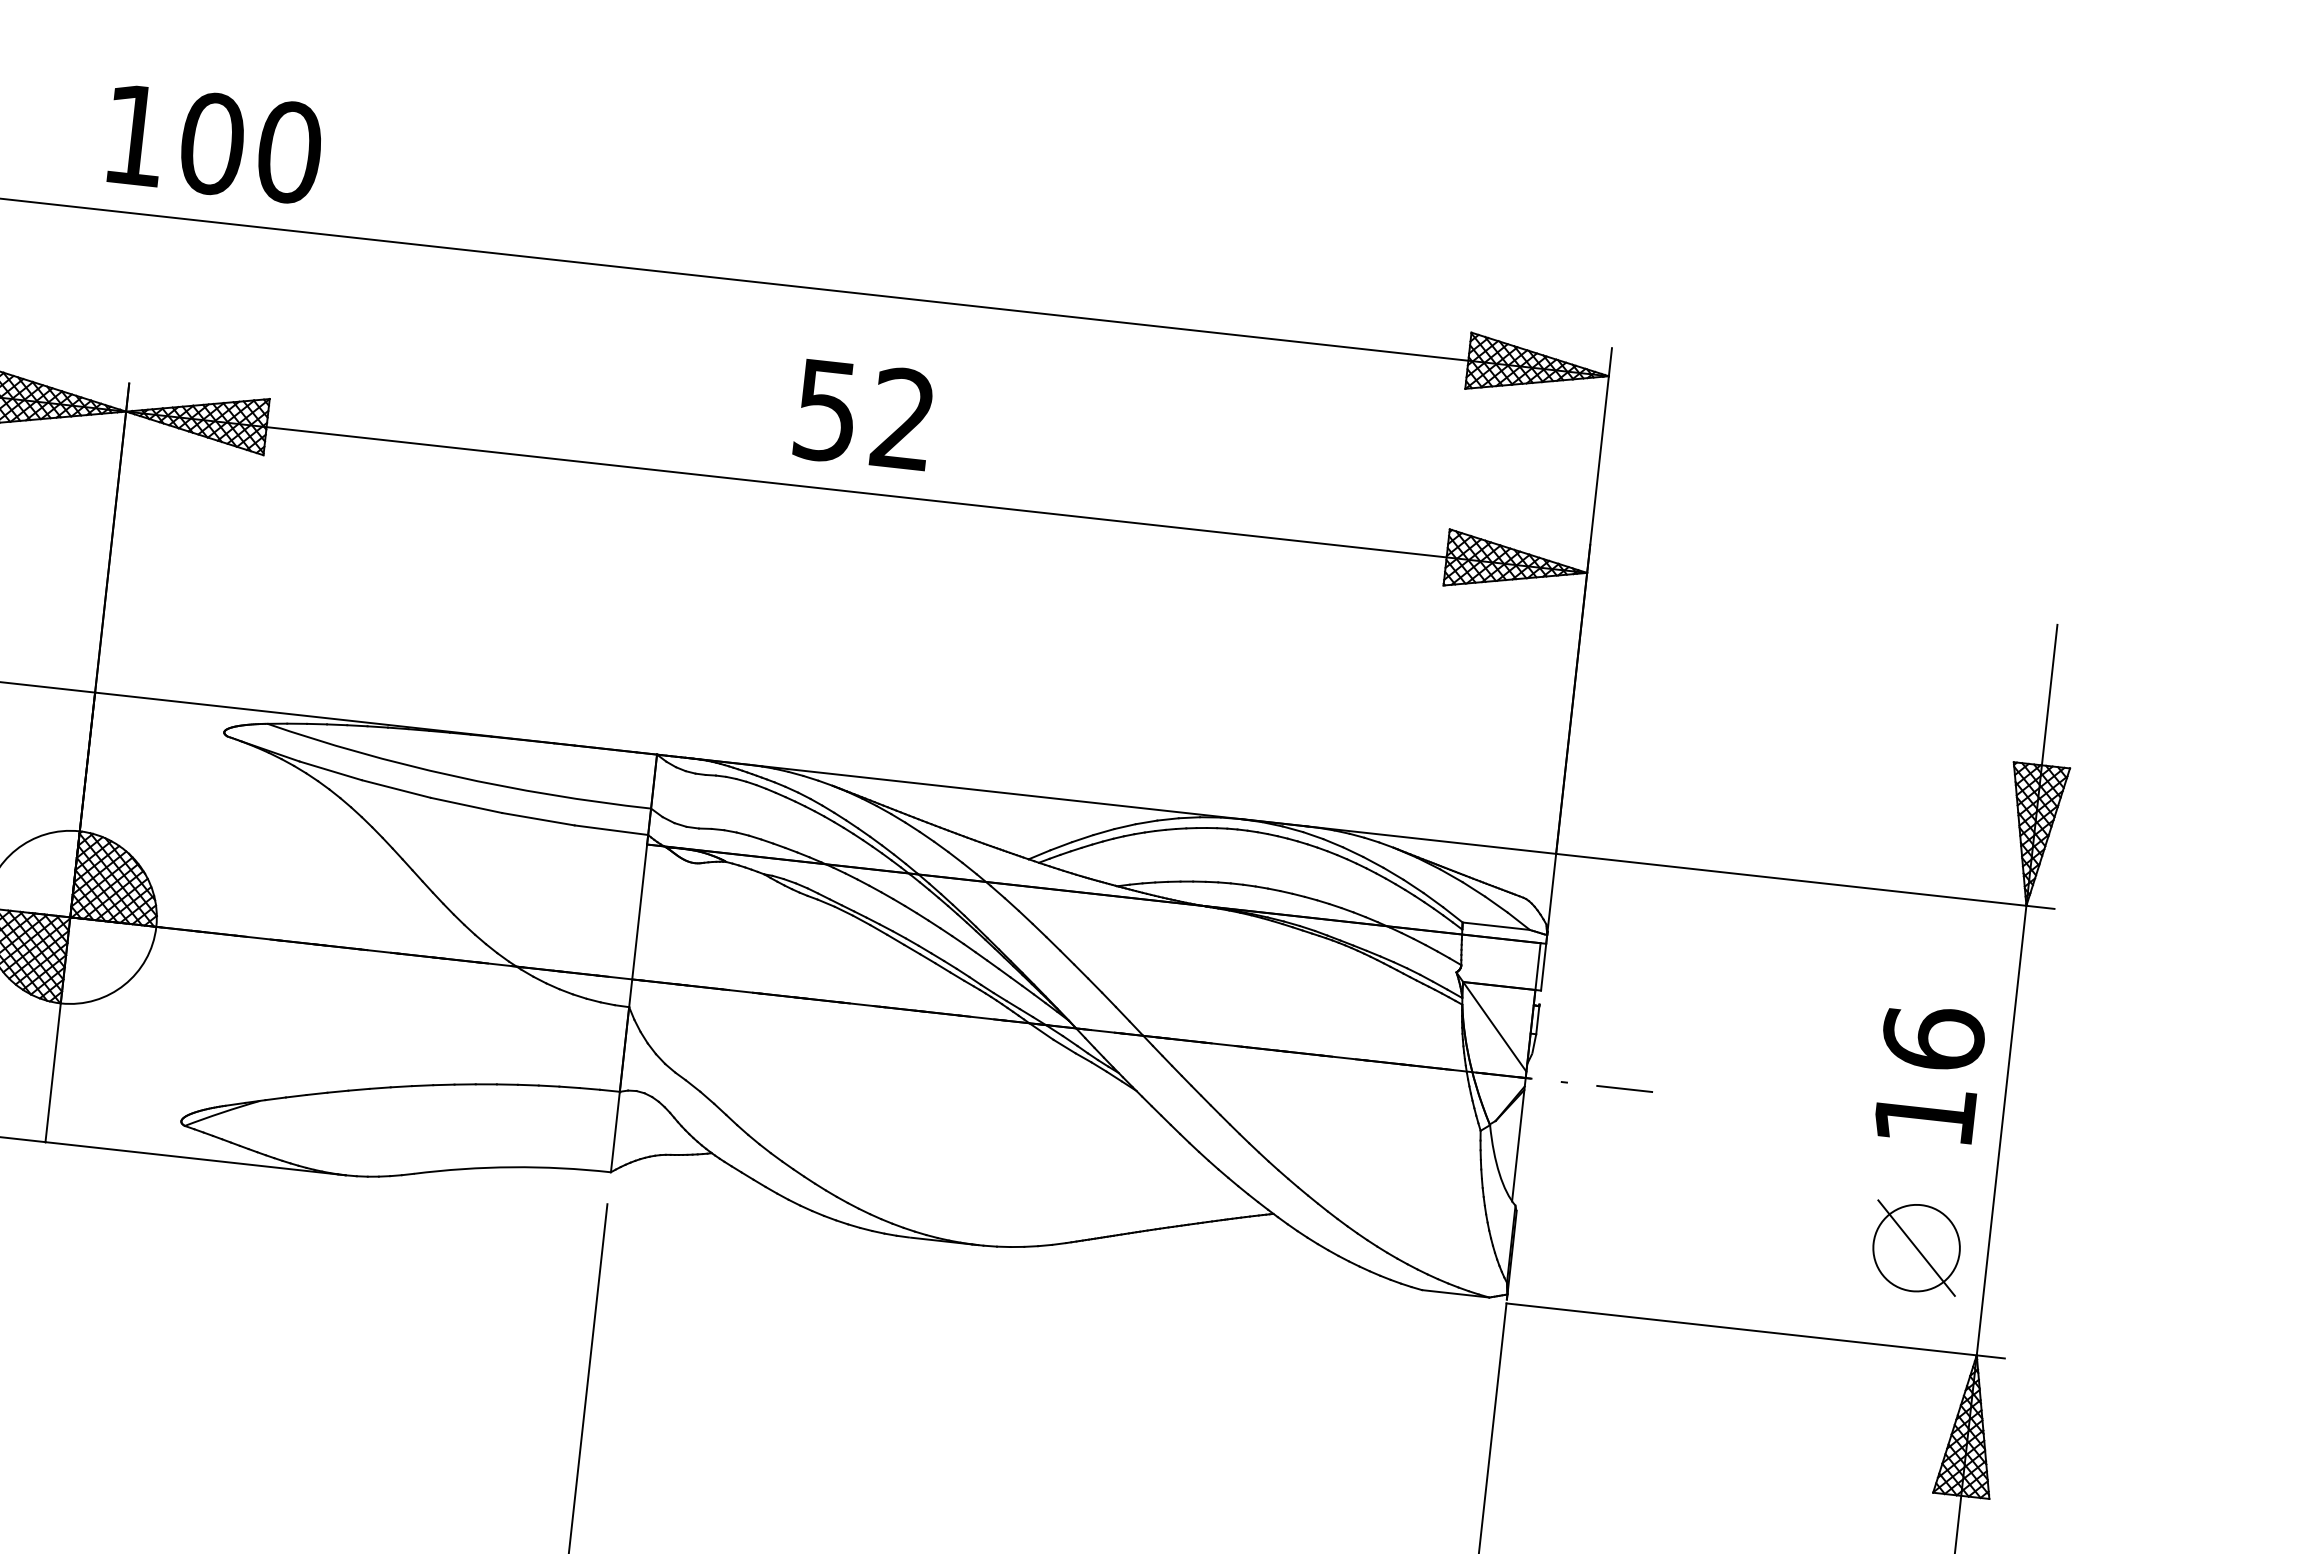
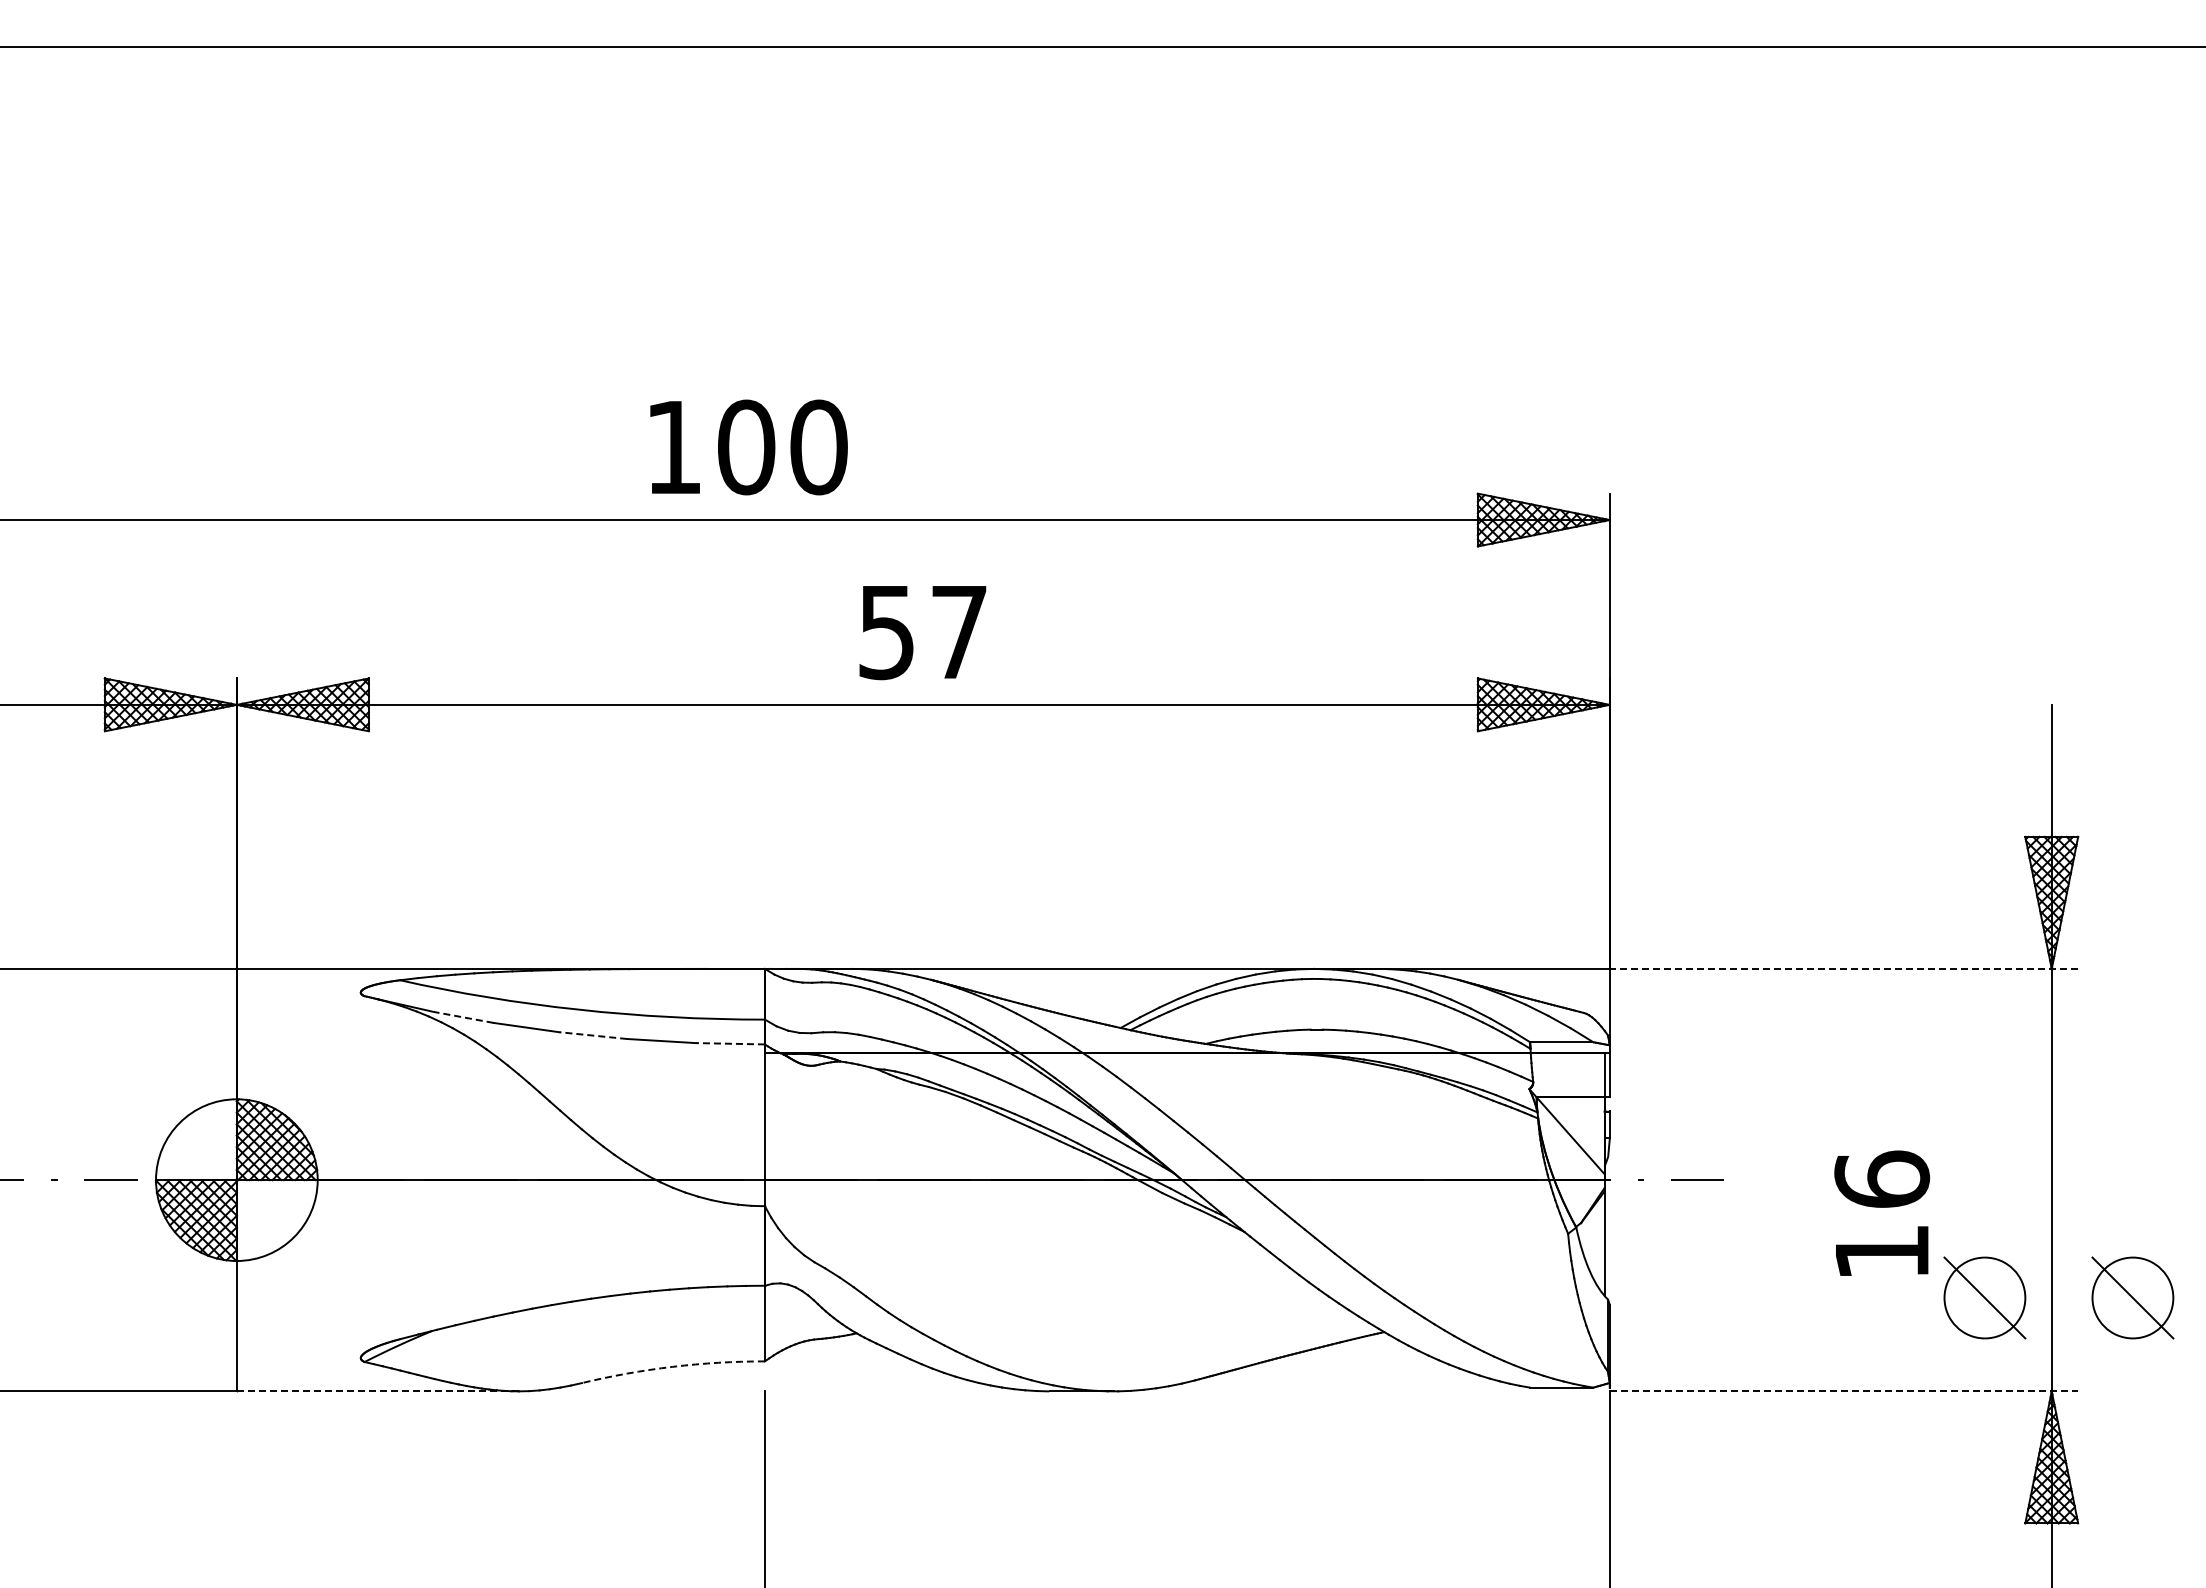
text: (214, 144) -> (748, 447), moved
text: (902, 418) -> (958, 631), 52 -> 57
line: (330, 770) -> (463, 1017), solid -> dashed
line: (465, 805) -> (592, 1035), solid -> dashed
line: (611, 829) -> (730, 1043), solid -> dashed
line: (1804, 880) -> (1843, 968), solid -> dashed
text: (1930, 1073) -> (1882, 1212), moved
line: (196, 1158) -> (378, 1391), solid -> dashed
arc: (511, 1166) -> (672, 1366), solid -> dashed
part: (2073, 1264) -> (2132, 1297), added
line: (1756, 1331) -> (1844, 1391), solid -> dashed

